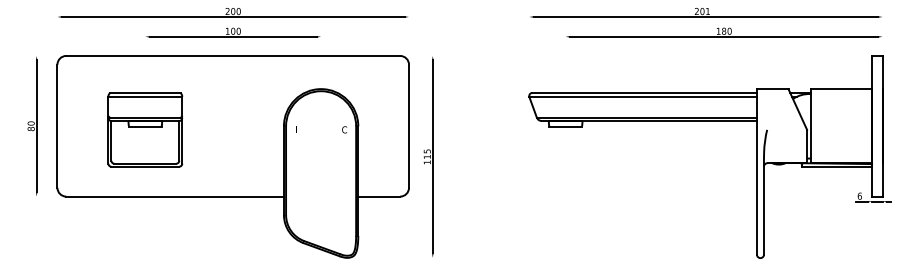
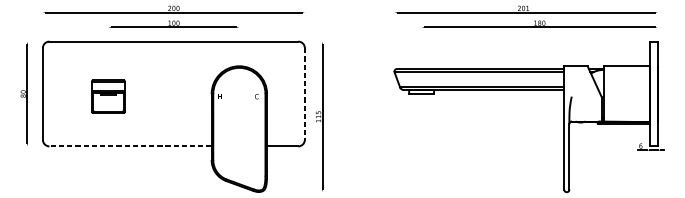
line: (409, 126) -> (305, 94), solid -> dashed
part: (145, 129) -> (108, 96), size x0.6
line: (175, 196) -> (130, 146), solid -> dashed

